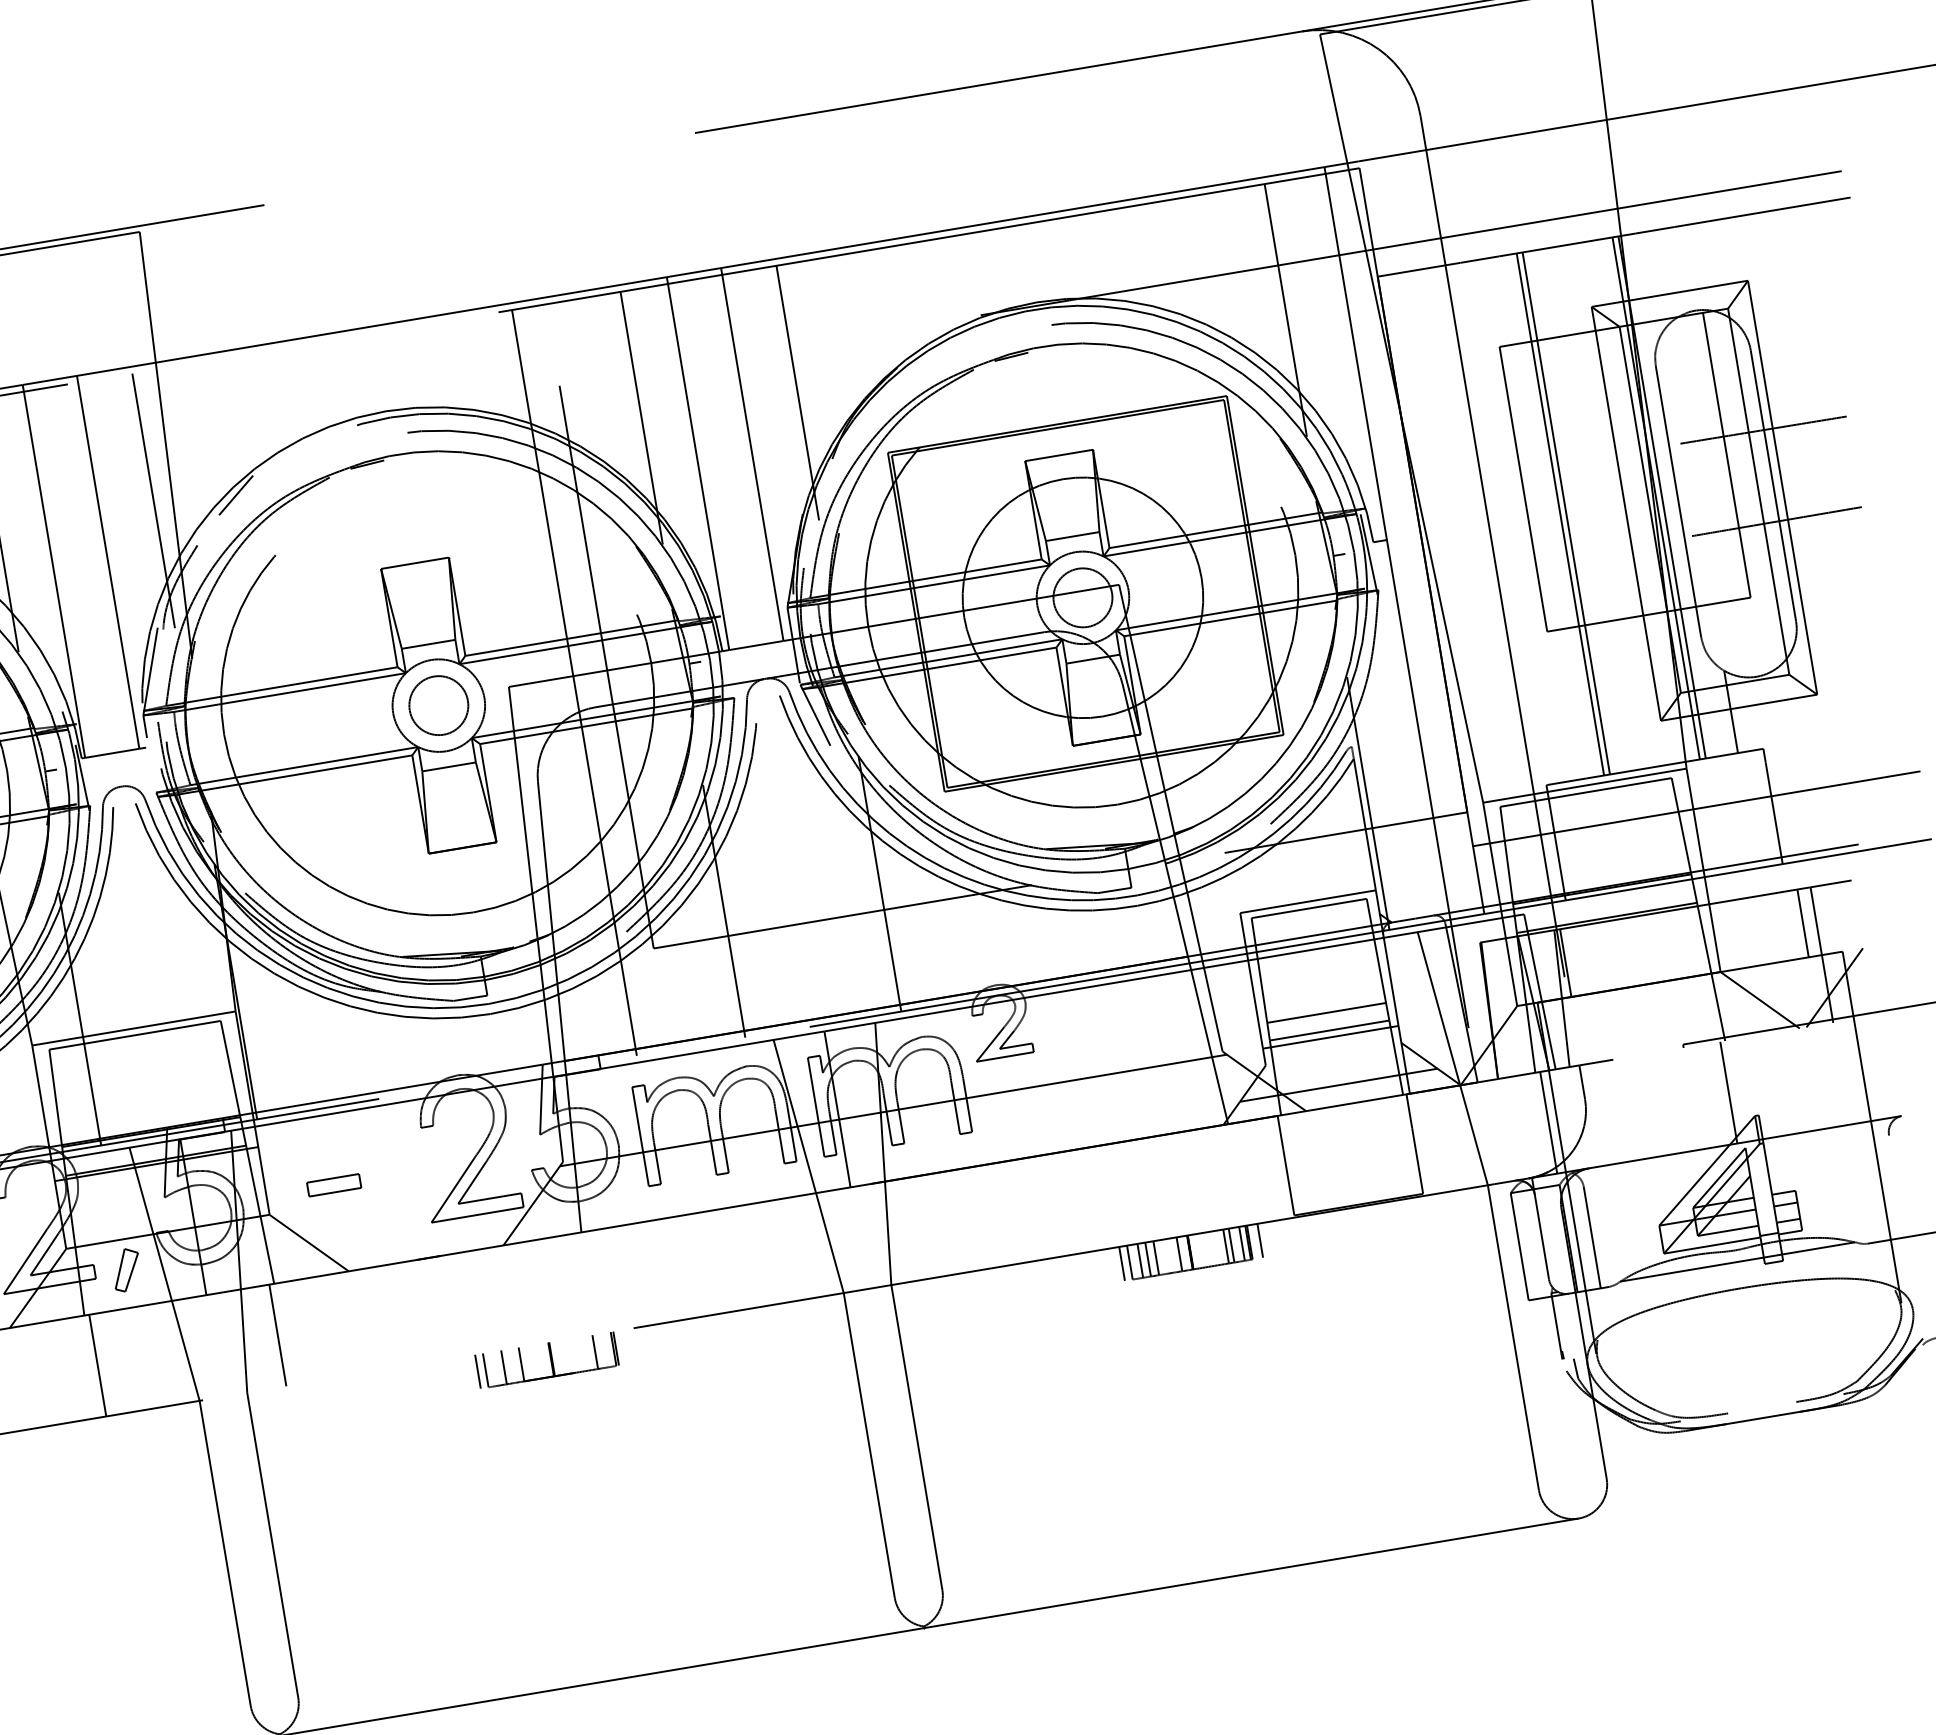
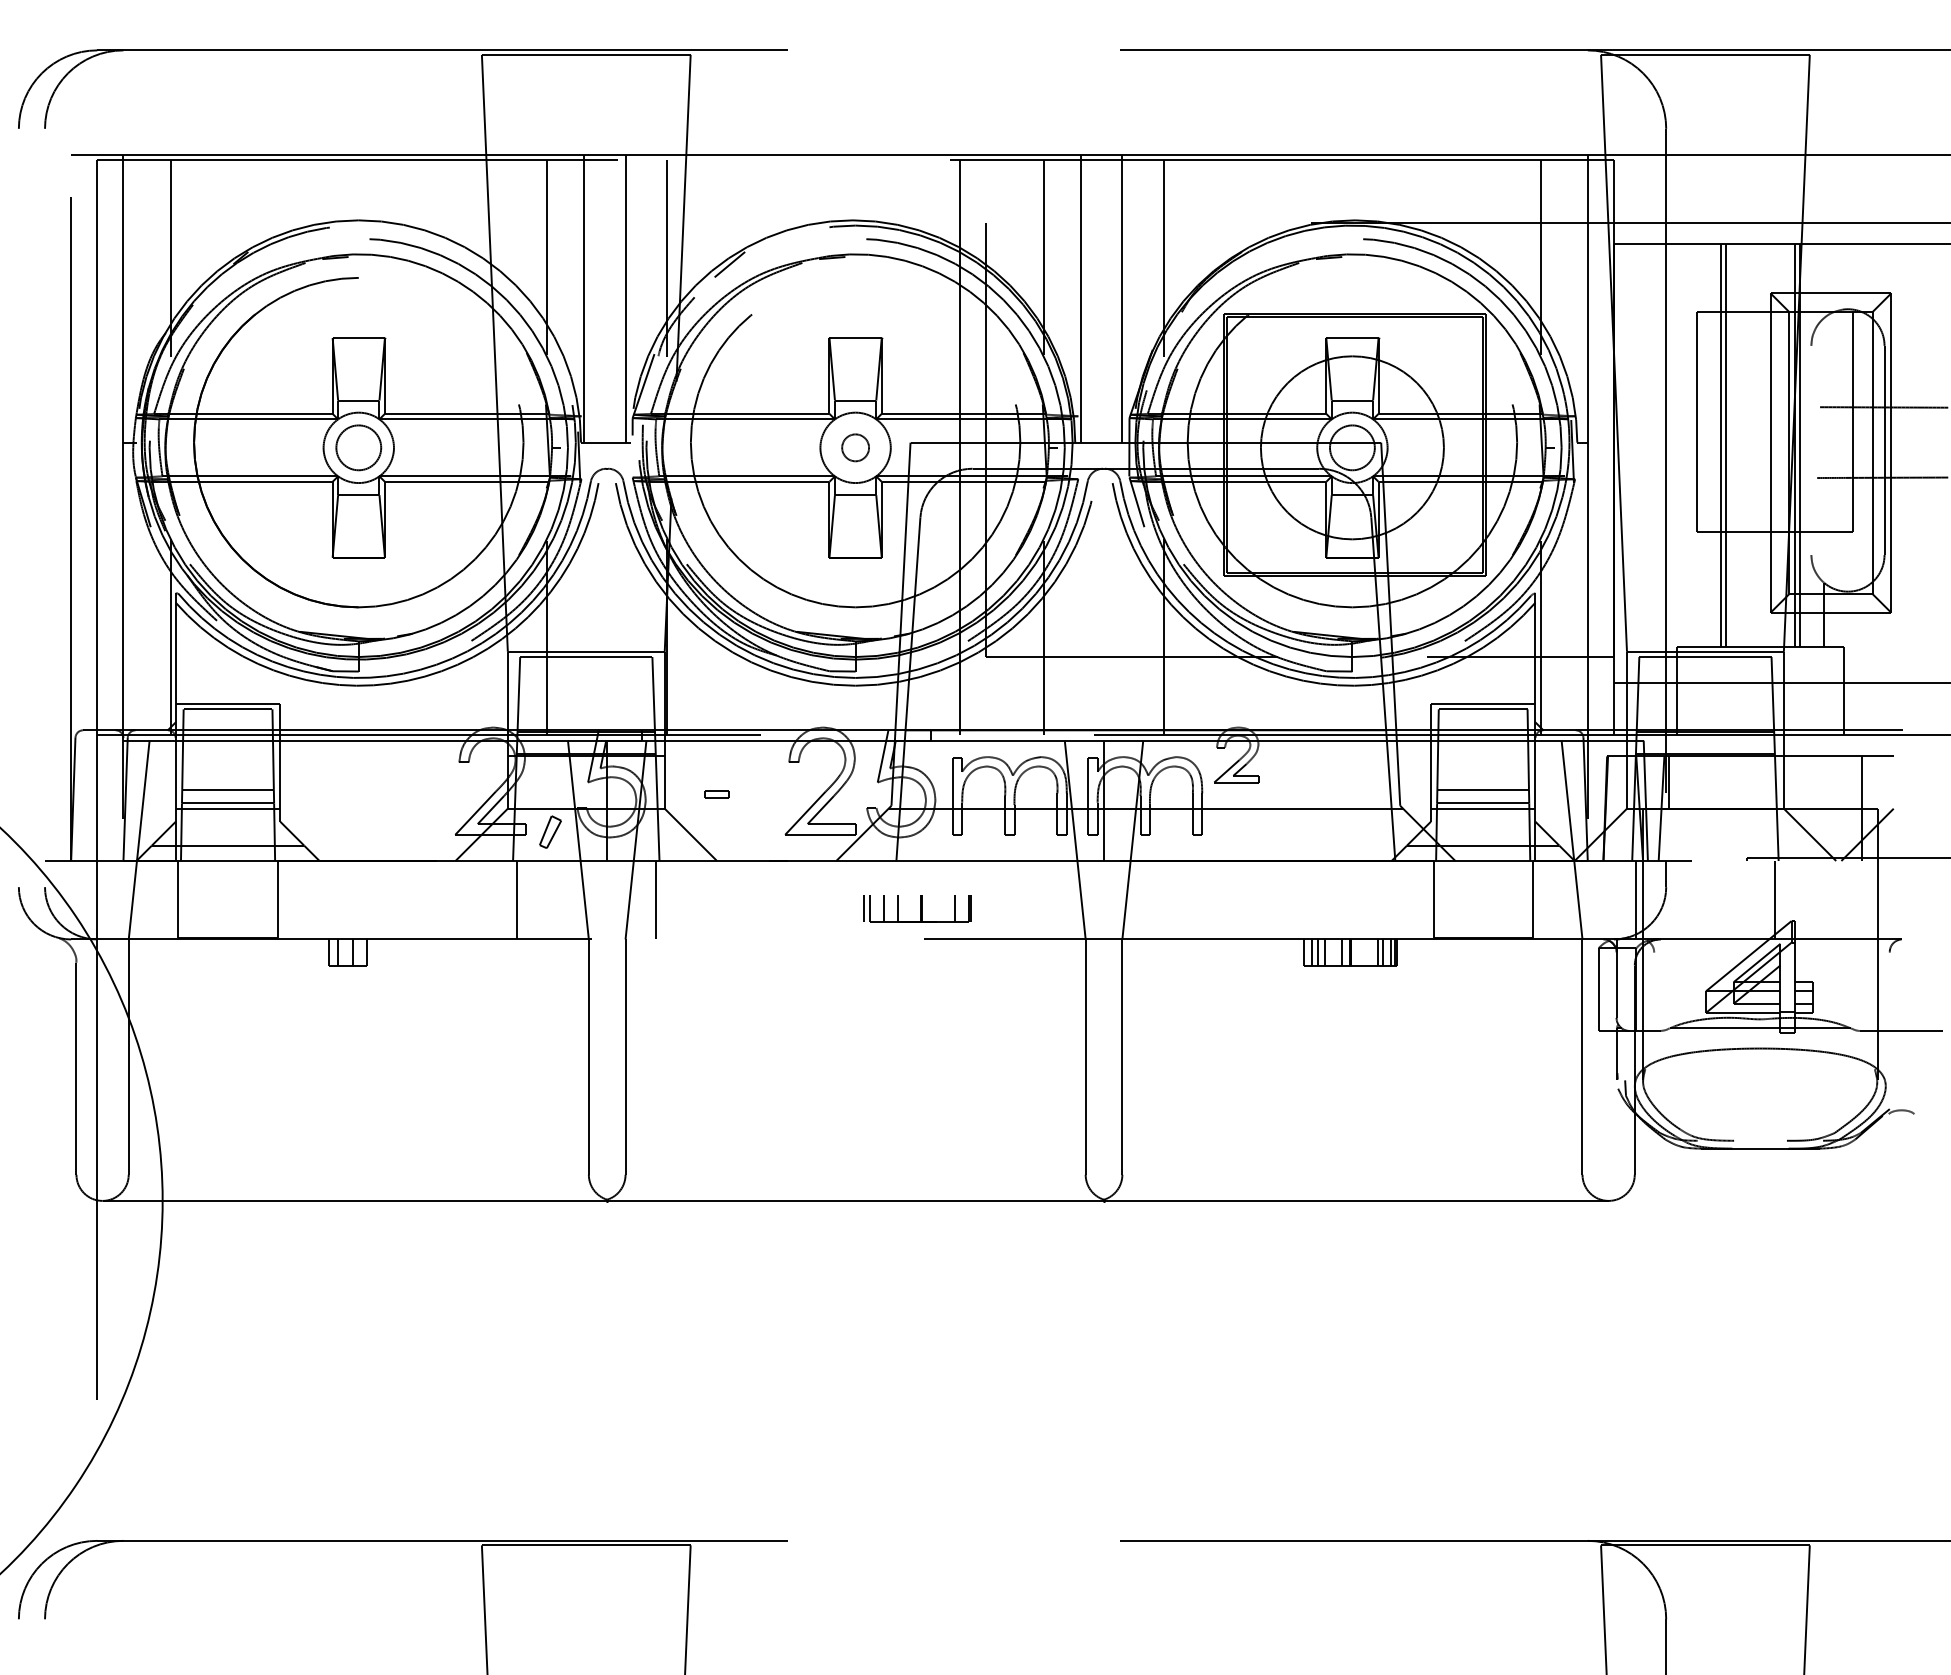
line: (1678, 501) -> (1811, 450), removed
circle: (438, 705) -> (855, 447), size x0.6
line: (1802, 923) -> (1851, 782), removed
part: (333, 1185) -> (716, 794), size x0.6
line: (1592, 1237) -> (1654, 991), removed
line: (1259, 1240) -> (1404, 952), removed
line: (1122, 1263) -> (1298, 952), removed
part: (546, 1360) -> (917, 908), moved

